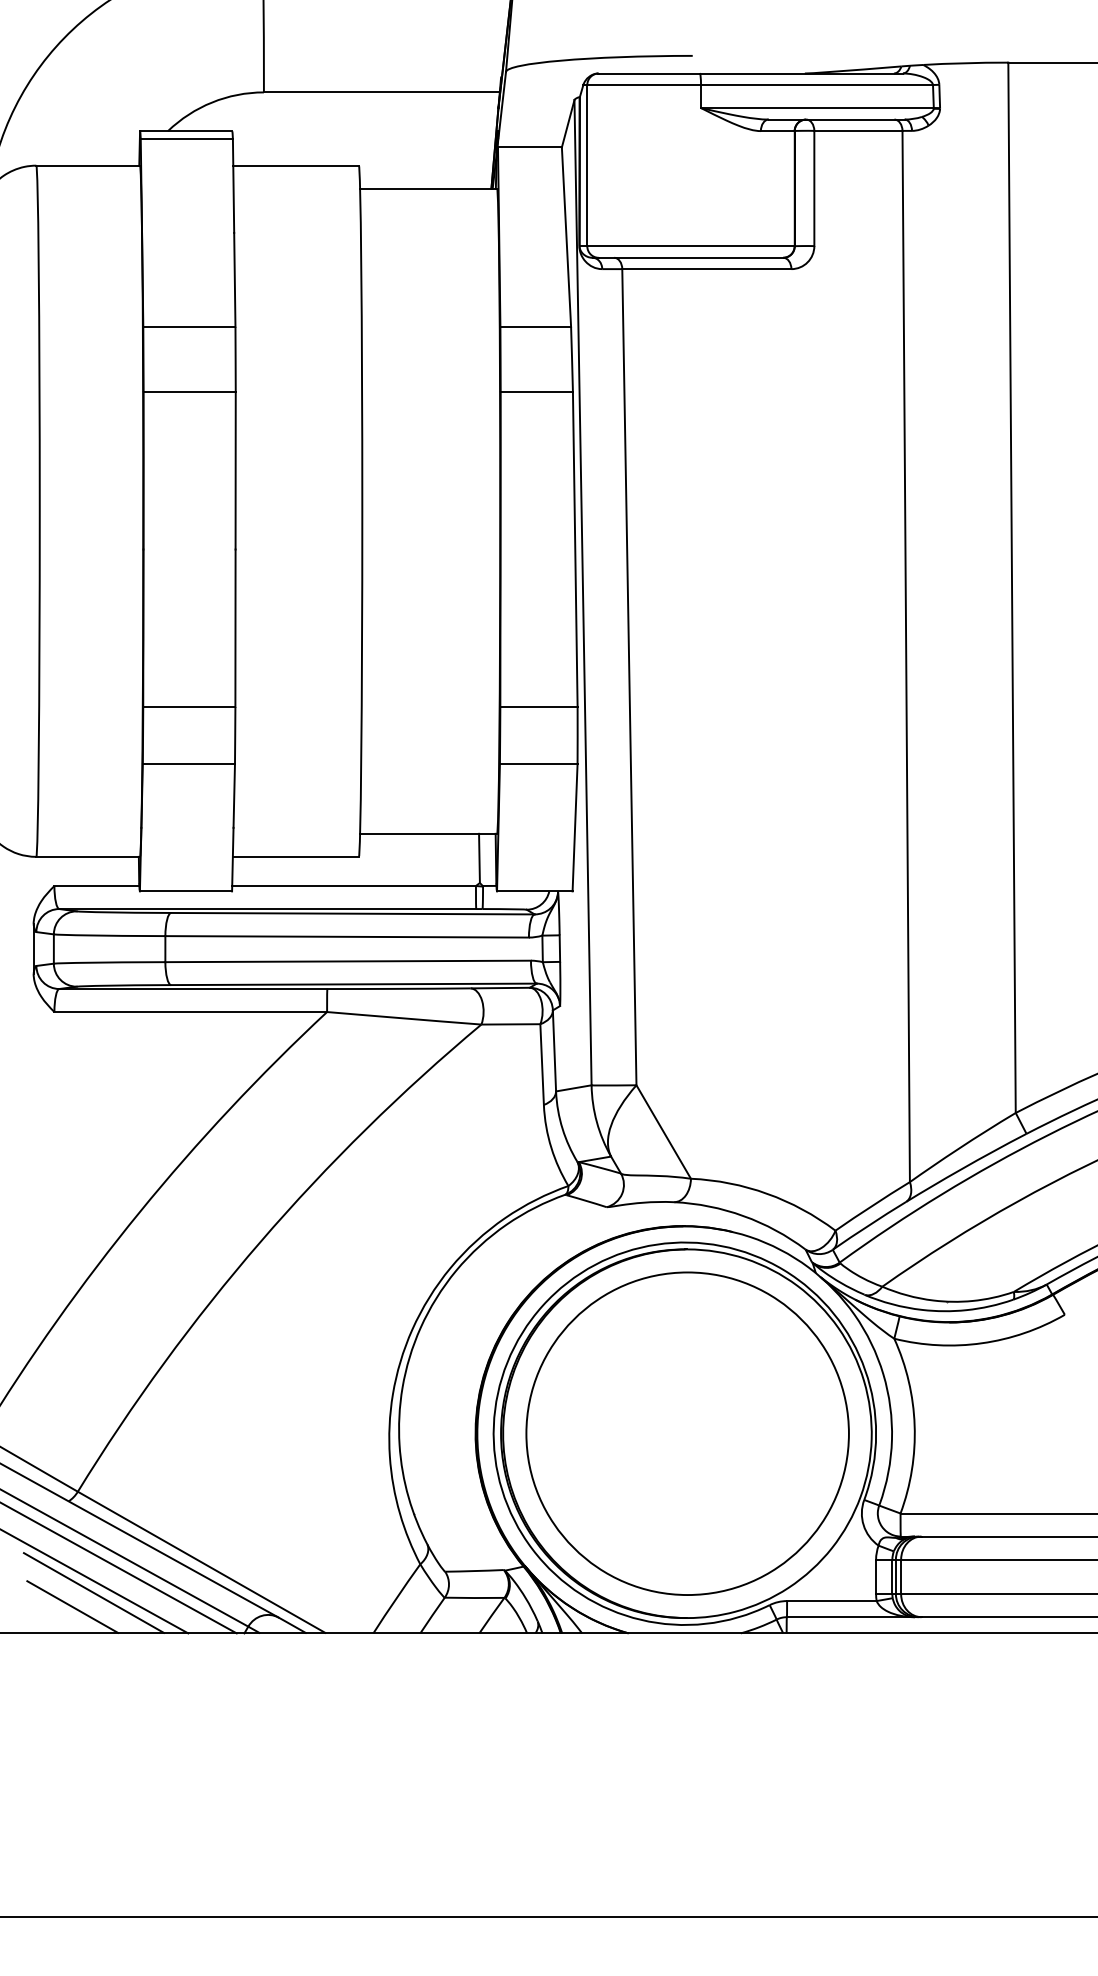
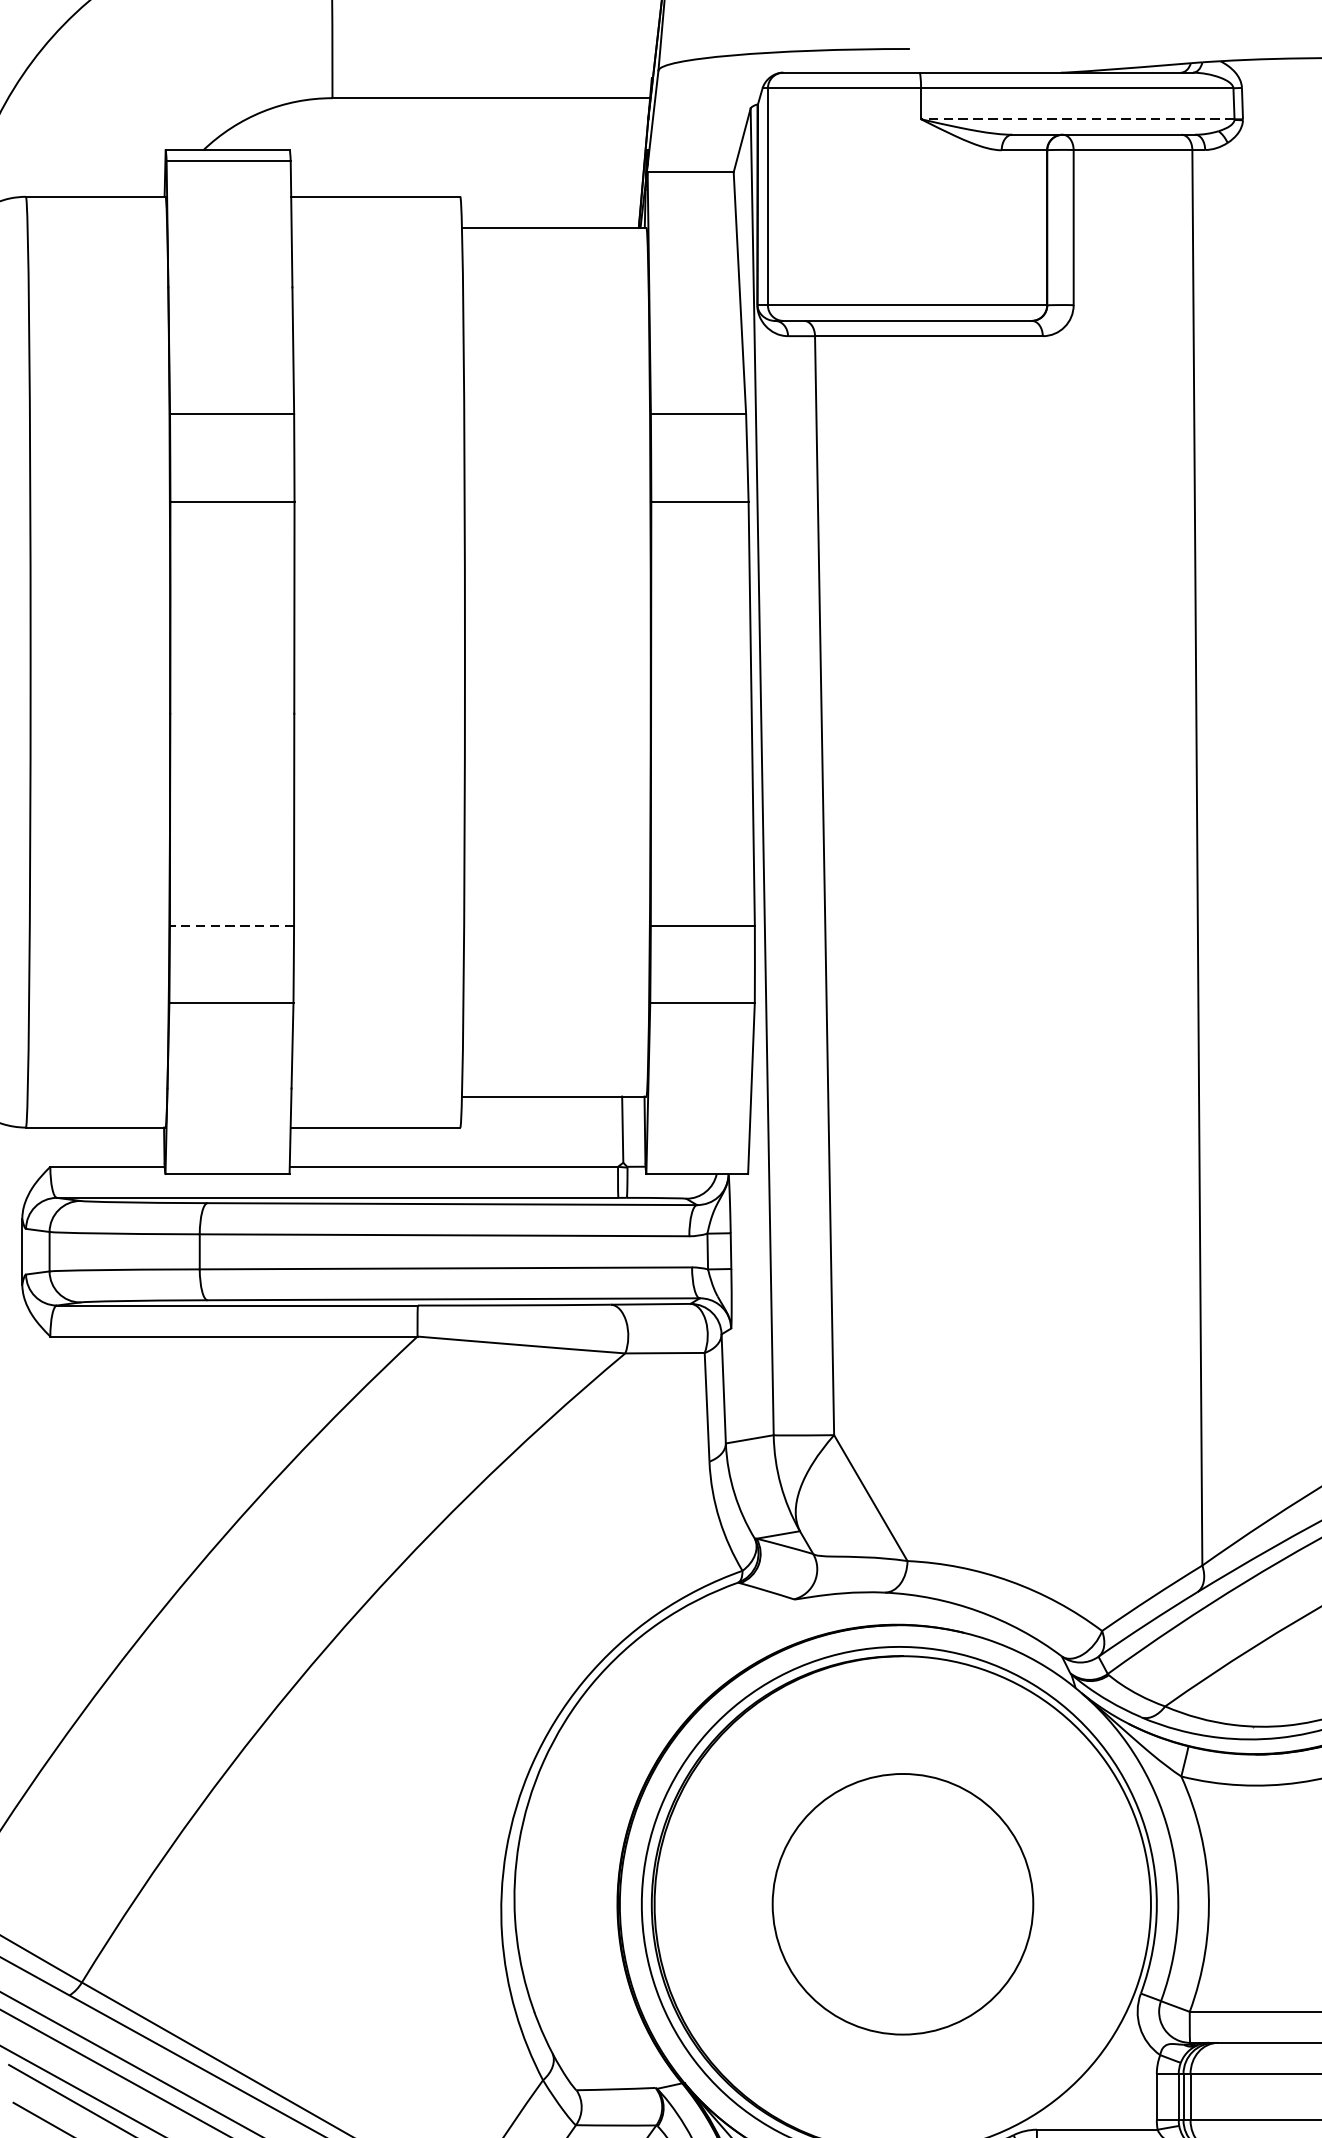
line: (816, 108) -> (1076, 119), solid -> dashed
line: (188, 706) -> (230, 925), solid -> dashed
part: (687, 1433) -> (902, 1904), size x0.6

